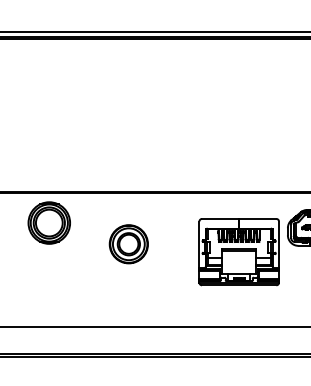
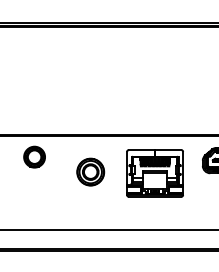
part: (48, 222) -> (34, 156), size x0.71
part: (238, 252) -> (154, 173), moved

